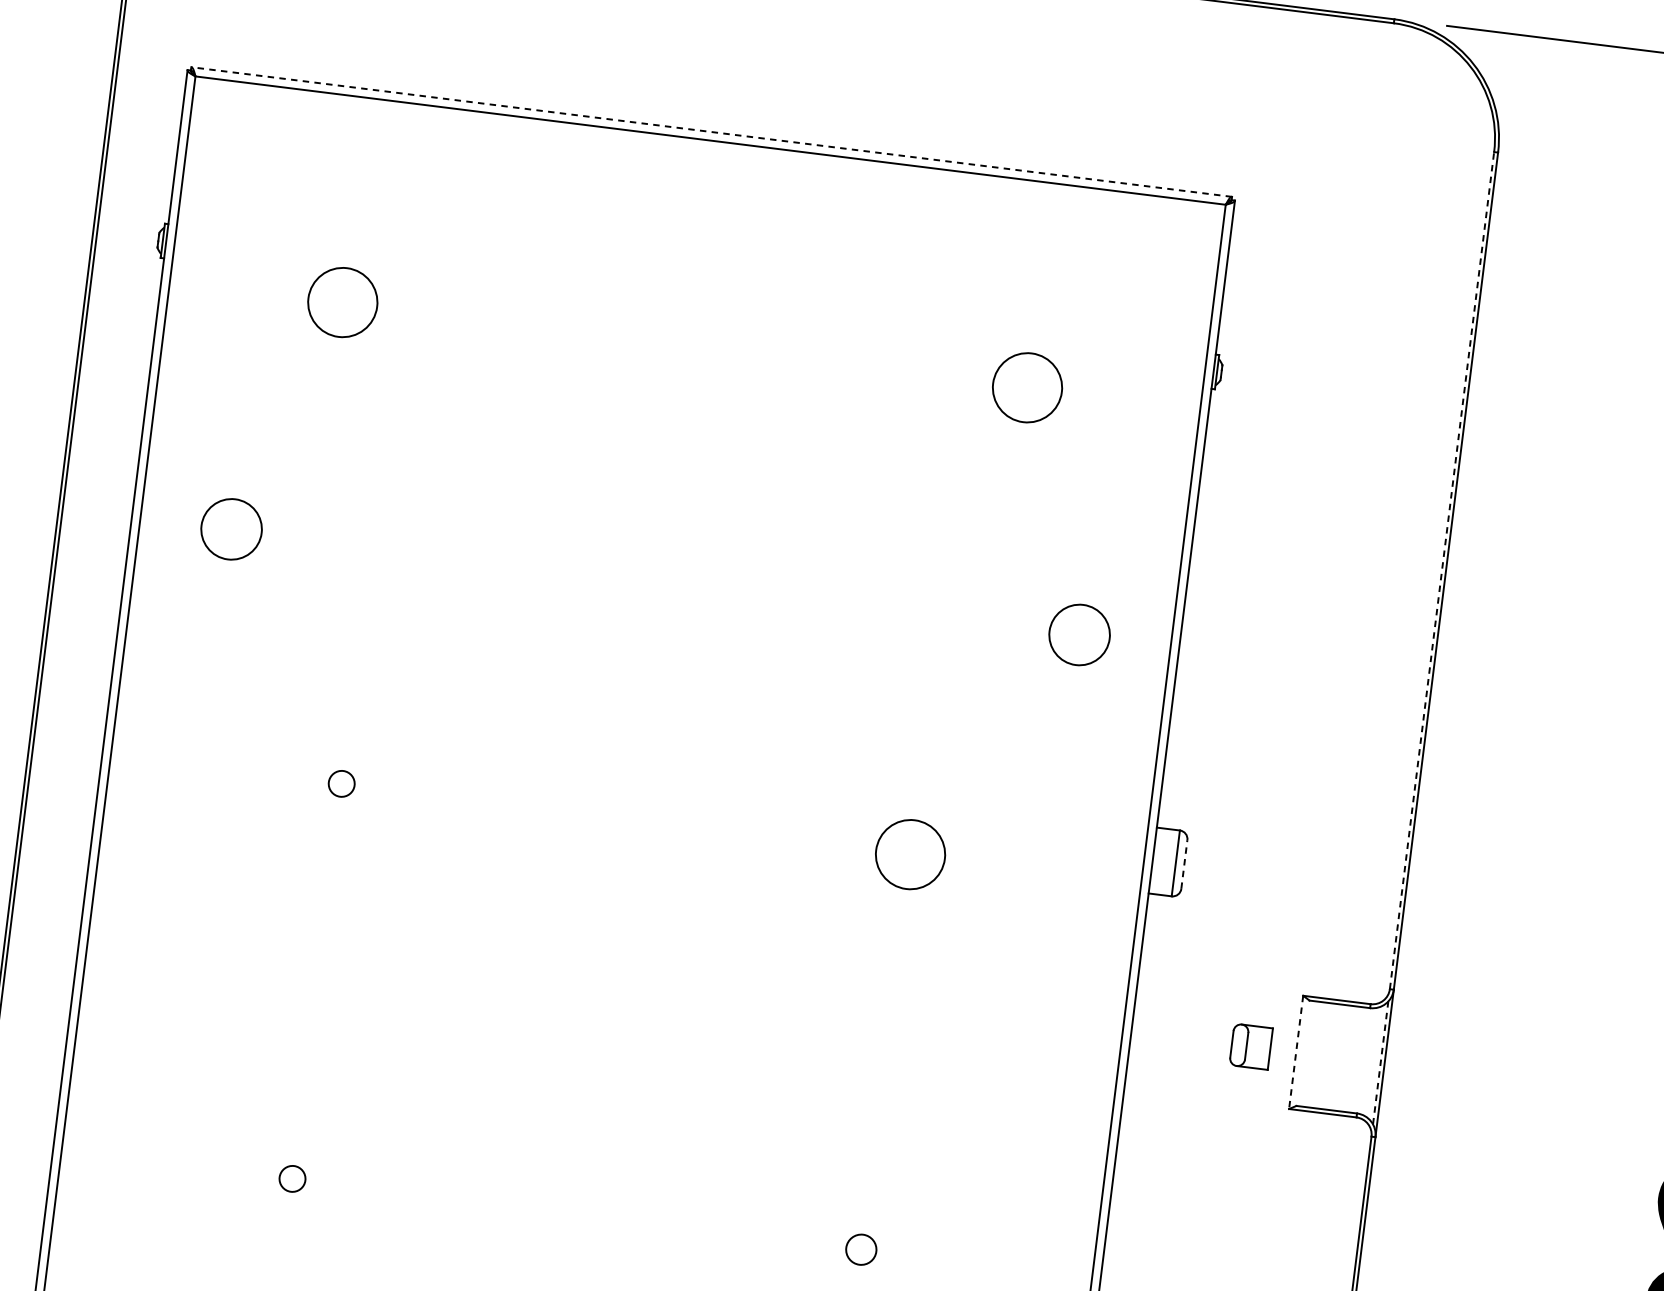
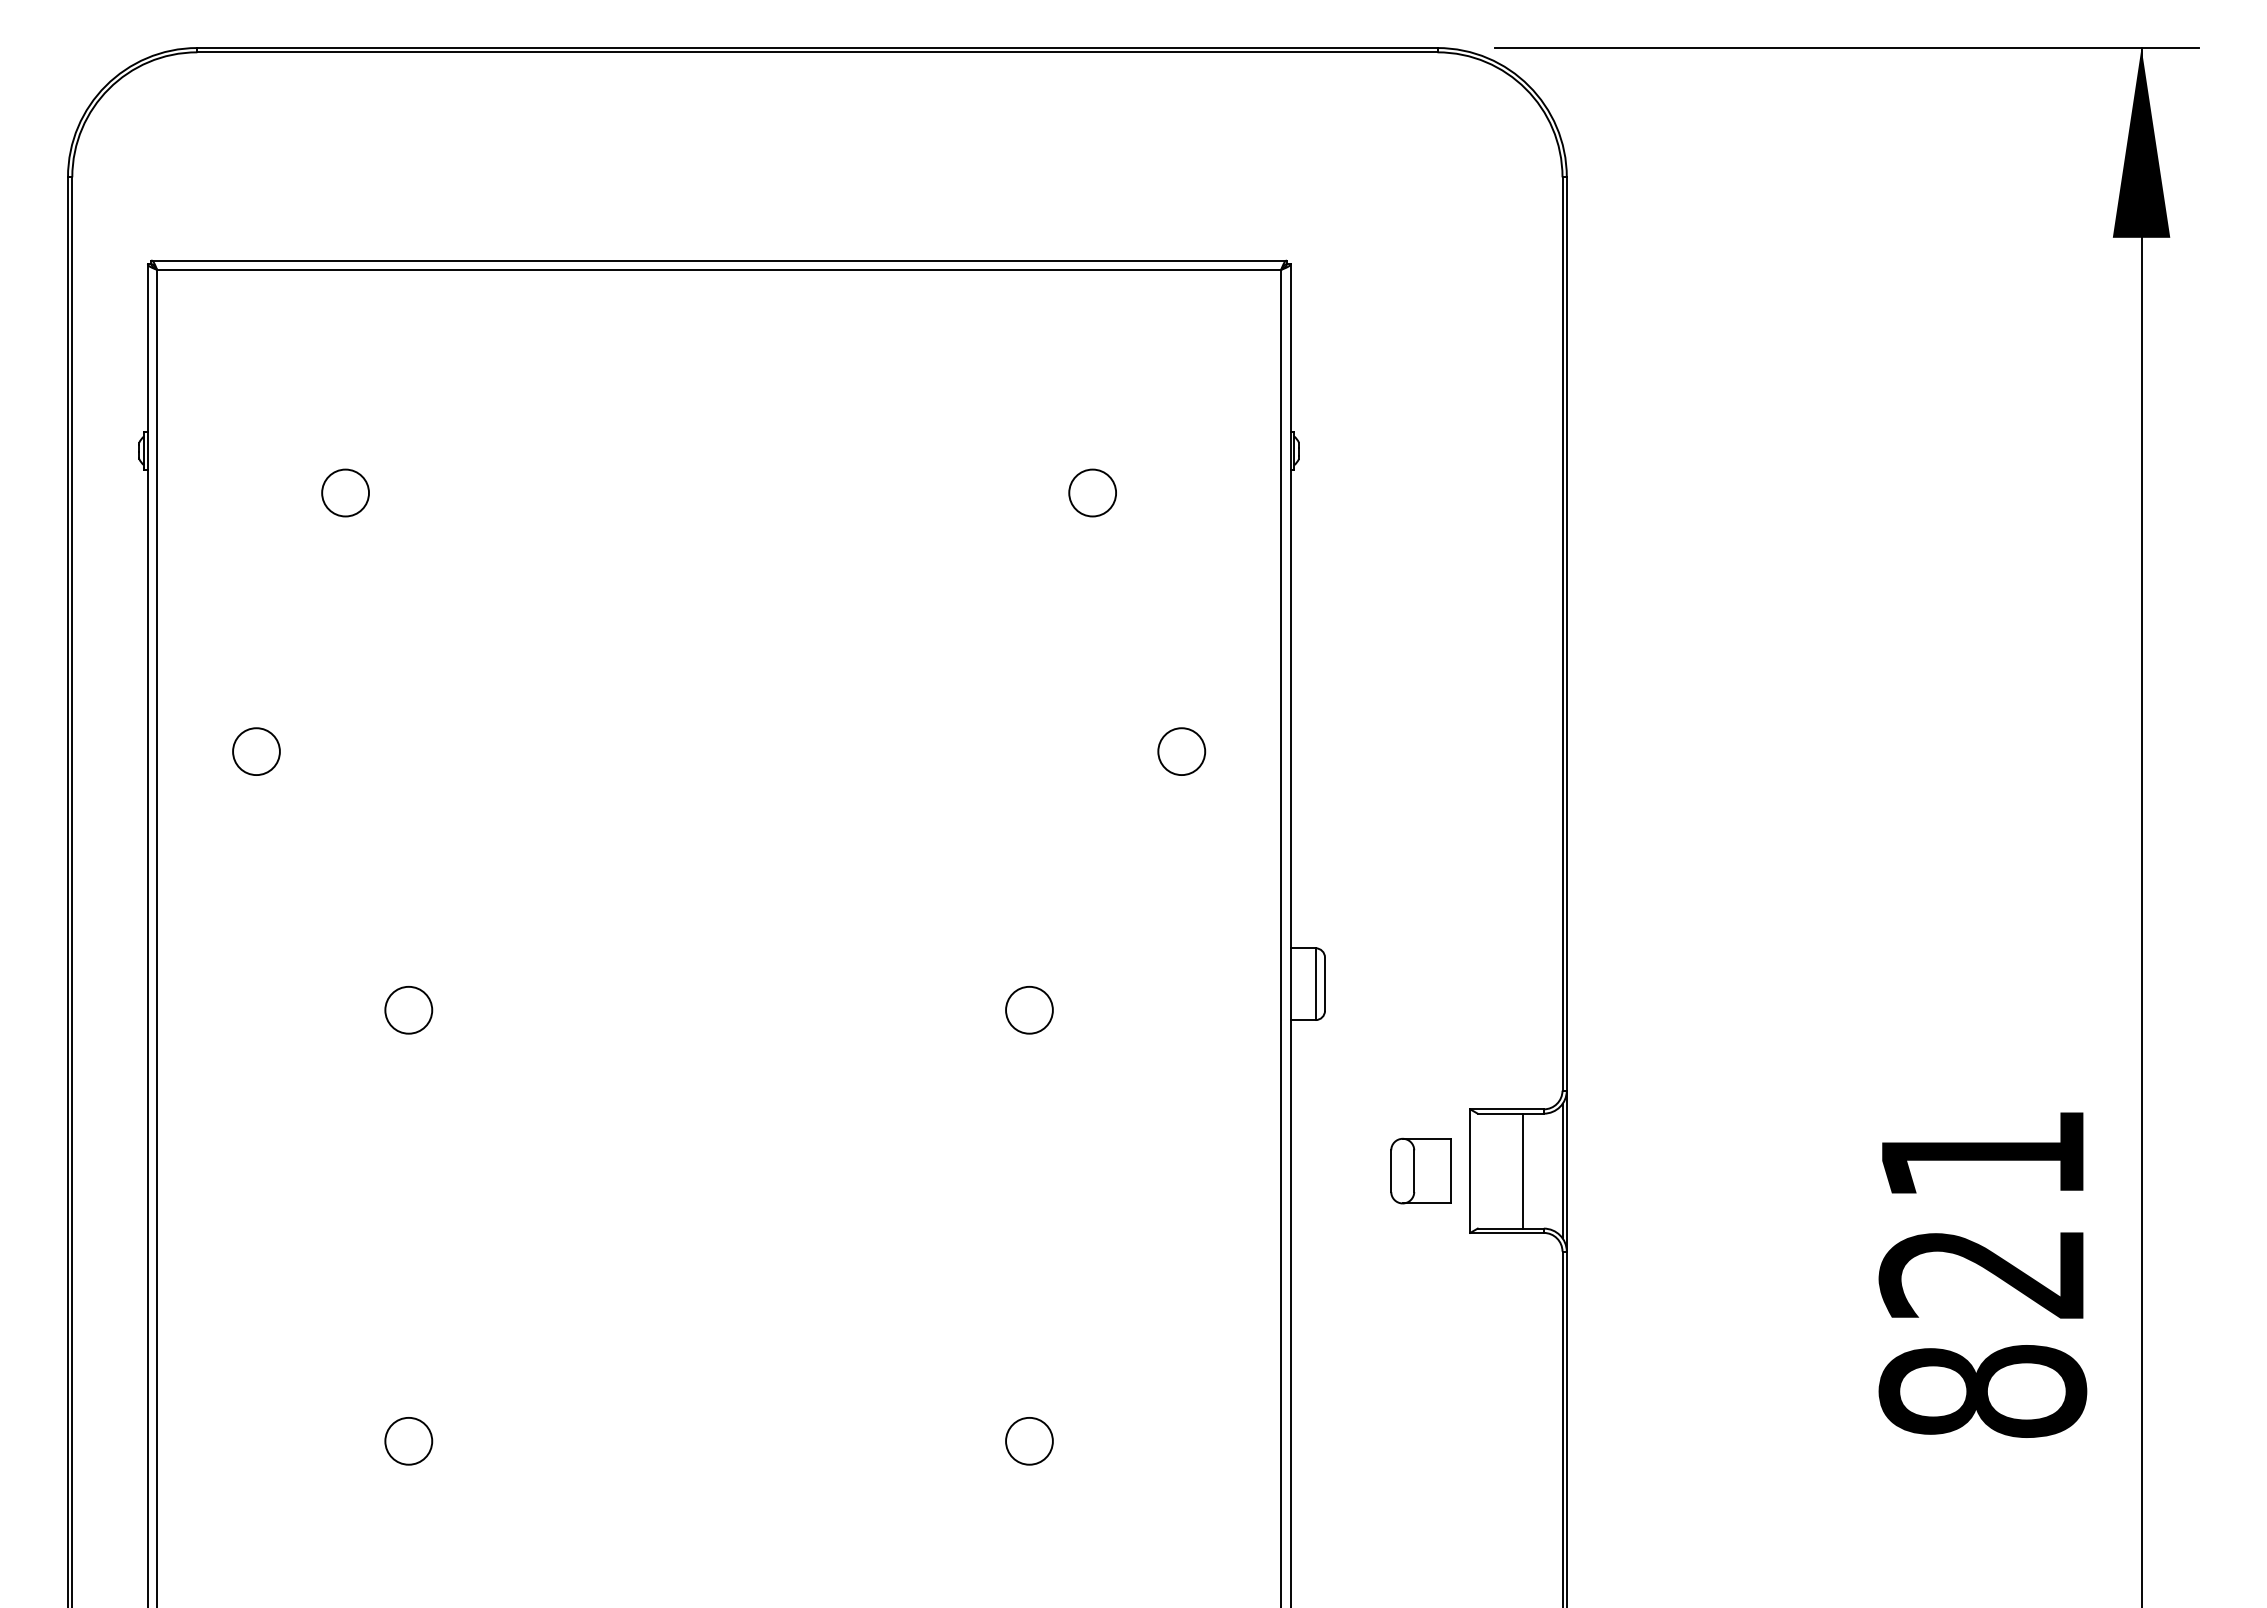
line: (712, 132) -> (719, 260), dashed -> solid
circle: (342, 302) -> (345, 492), size x0.62
circle: (1027, 387) -> (1092, 492), size x0.62
circle: (231, 529) -> (256, 751), size x0.71
line: (1441, 571) -> (1562, 634), dashed -> solid
circle: (1079, 634) -> (1181, 751), size x0.71
circle: (341, 783) -> (408, 1010), size x1.67
circle: (910, 853) -> (1029, 1009), size x0.62
line: (1184, 864) -> (1325, 984), dashed -> solid
part: (1250, 1046) -> (1420, 1170), size x1.43
line: (1296, 1052) -> (1470, 1171), dashed -> solid
line: (1344, 1057) -> (1522, 1170), added
line: (1380, 1062) -> (1562, 1170), dashed -> solid
circle: (292, 1178) -> (408, 1441), size x1.67
circle: (861, 1249) -> (1029, 1441), size x1.43

